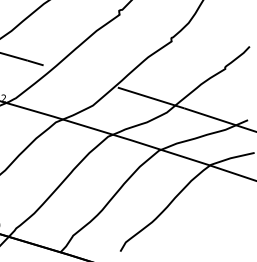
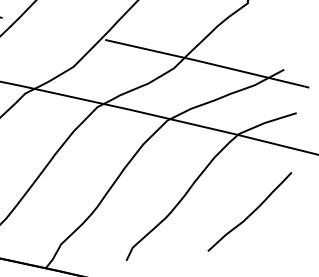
curve: (214, 223) -> (250, 212), added

